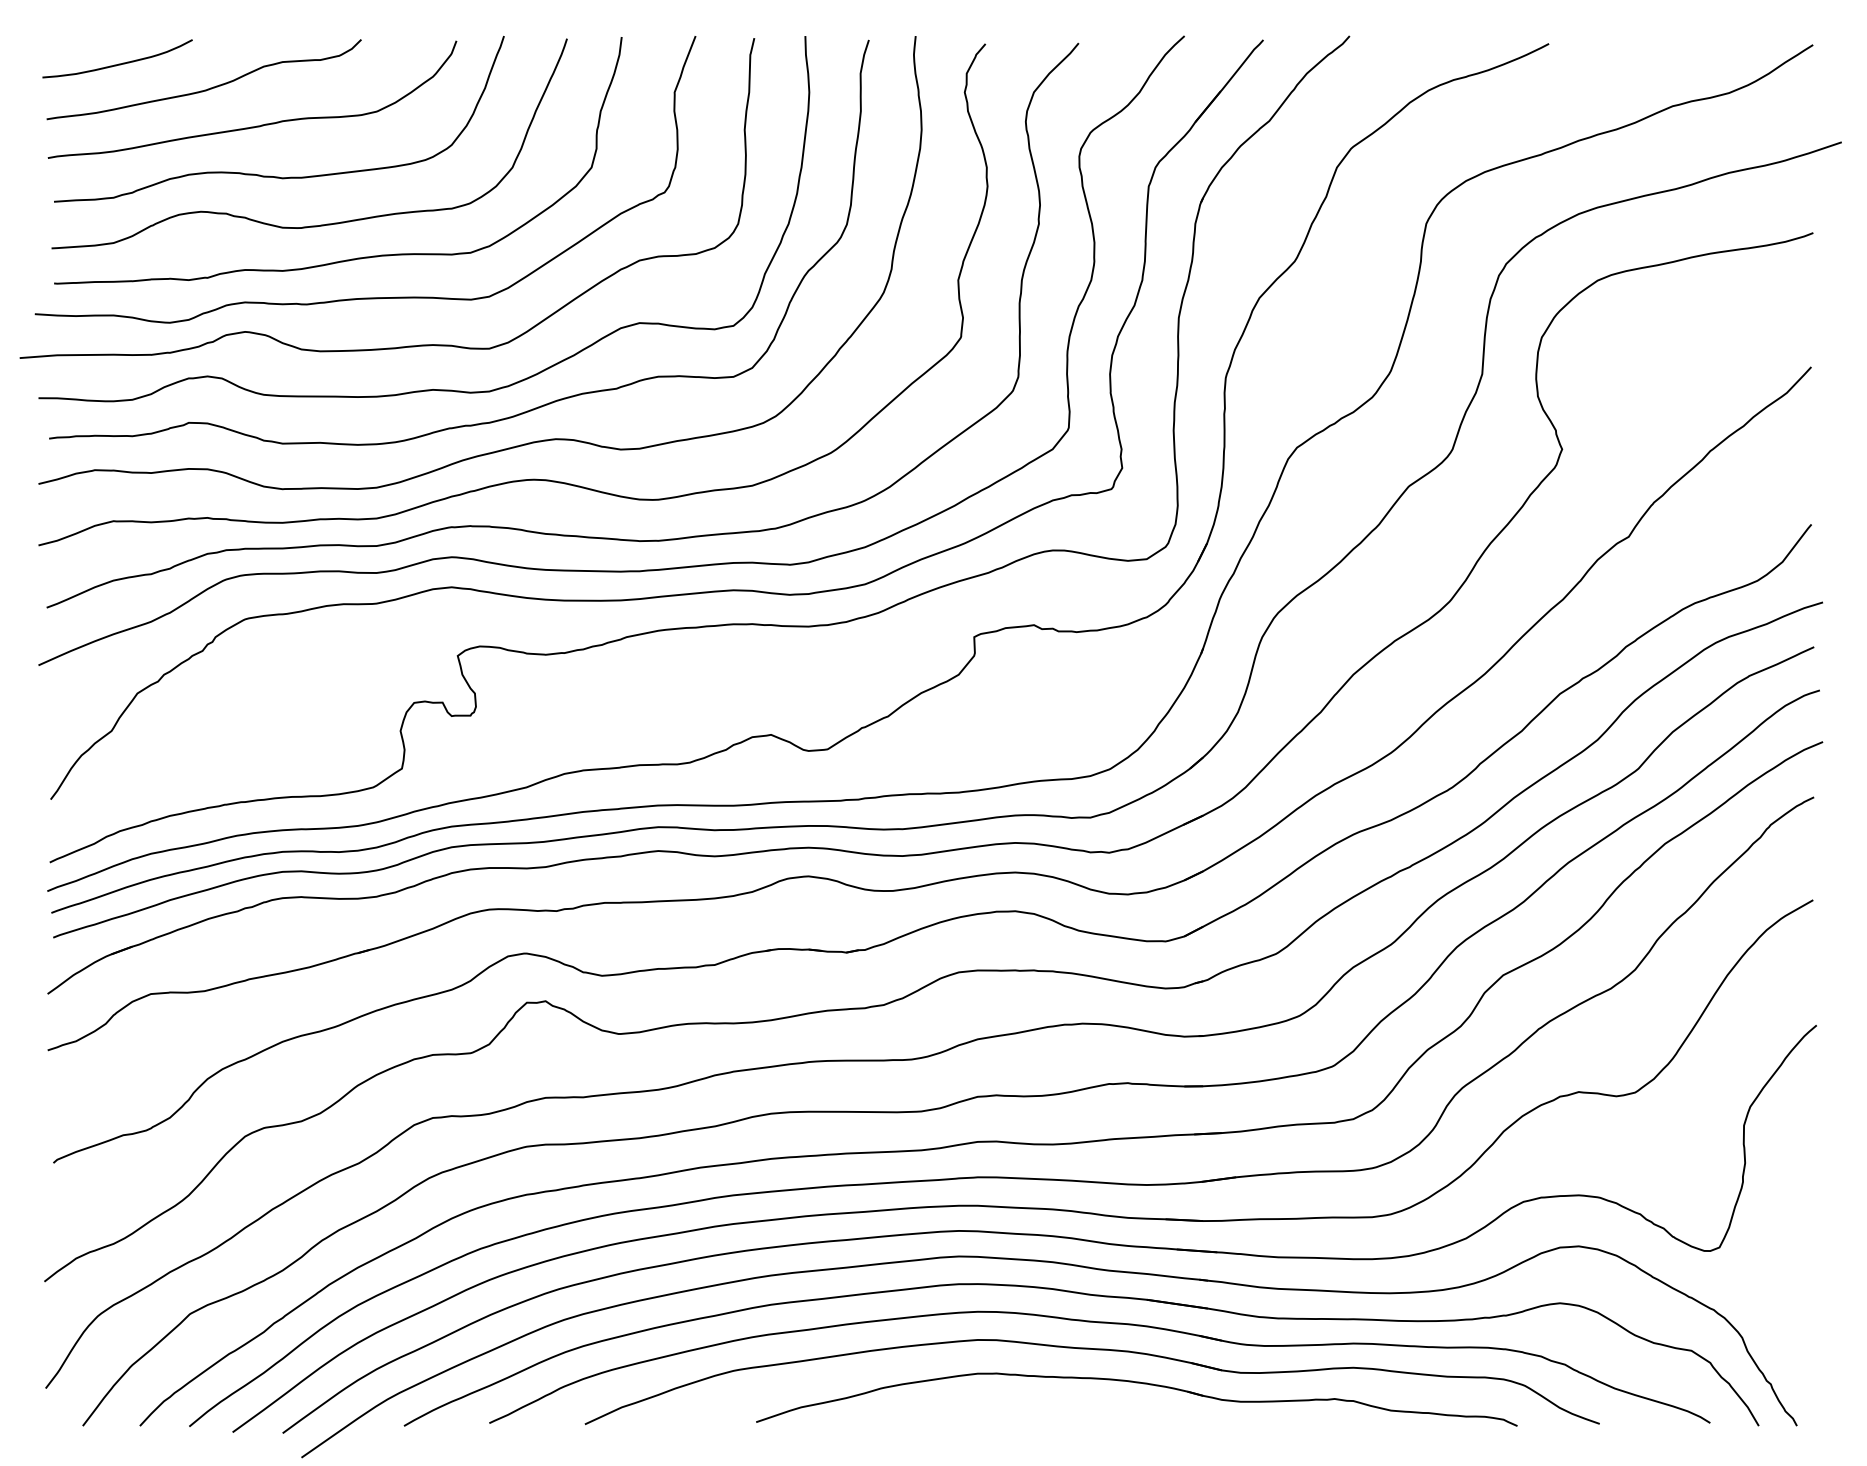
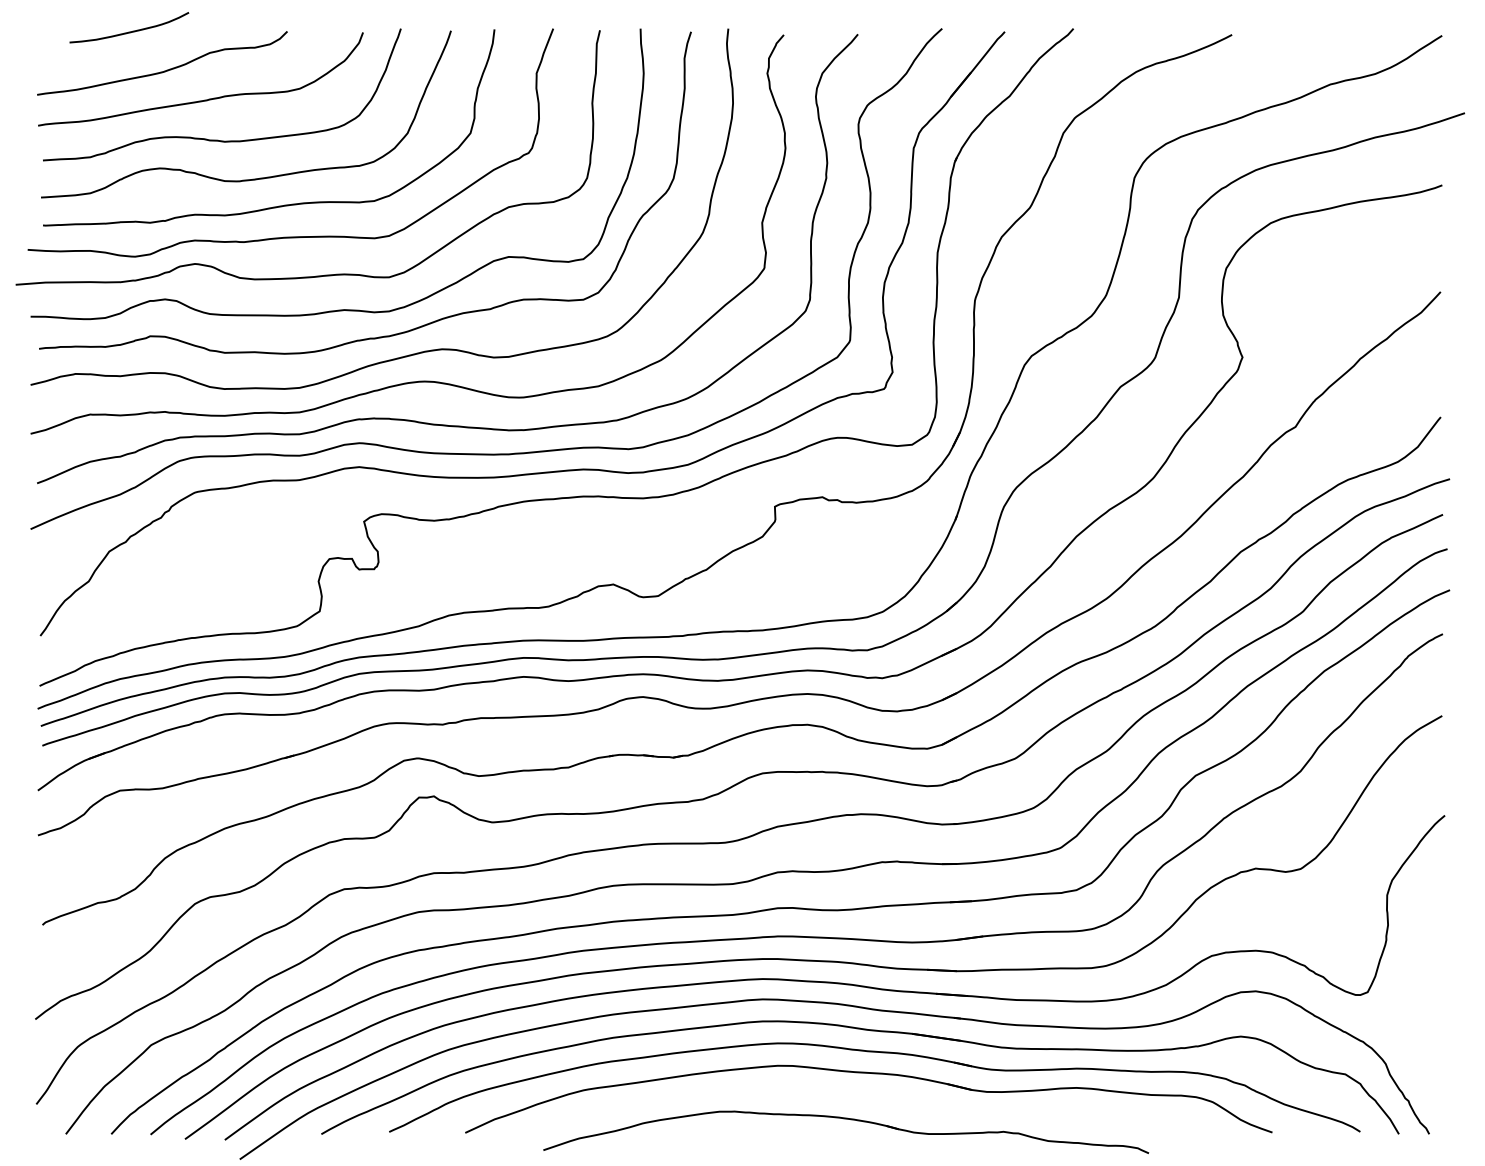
curve: (118, 63) -> (130, 31), moved
part: (1136, 1383) -> (845, 1119), moved

